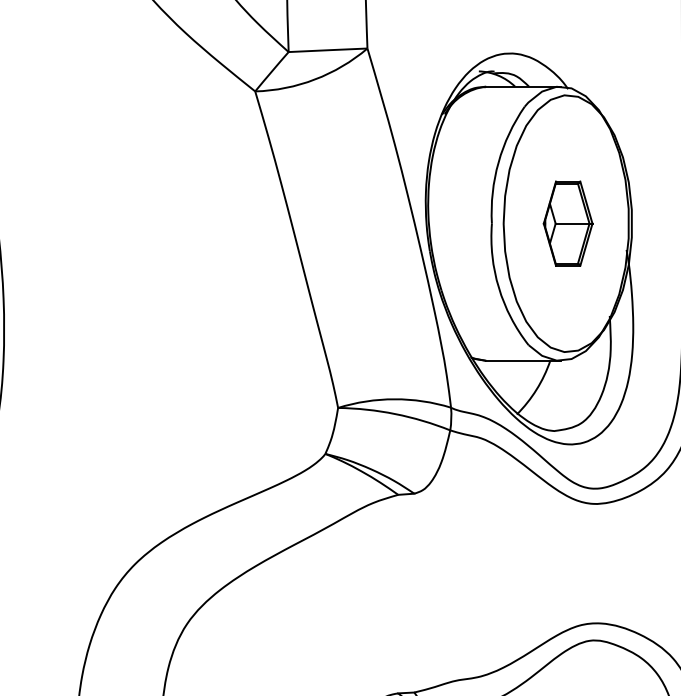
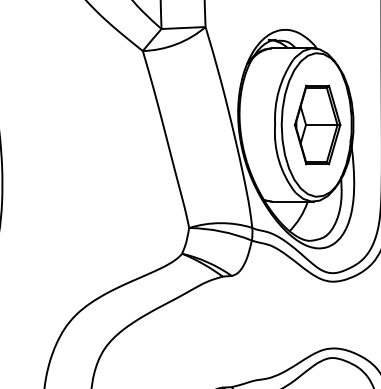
part: (567, 222) -> (317, 124), size x1.67

